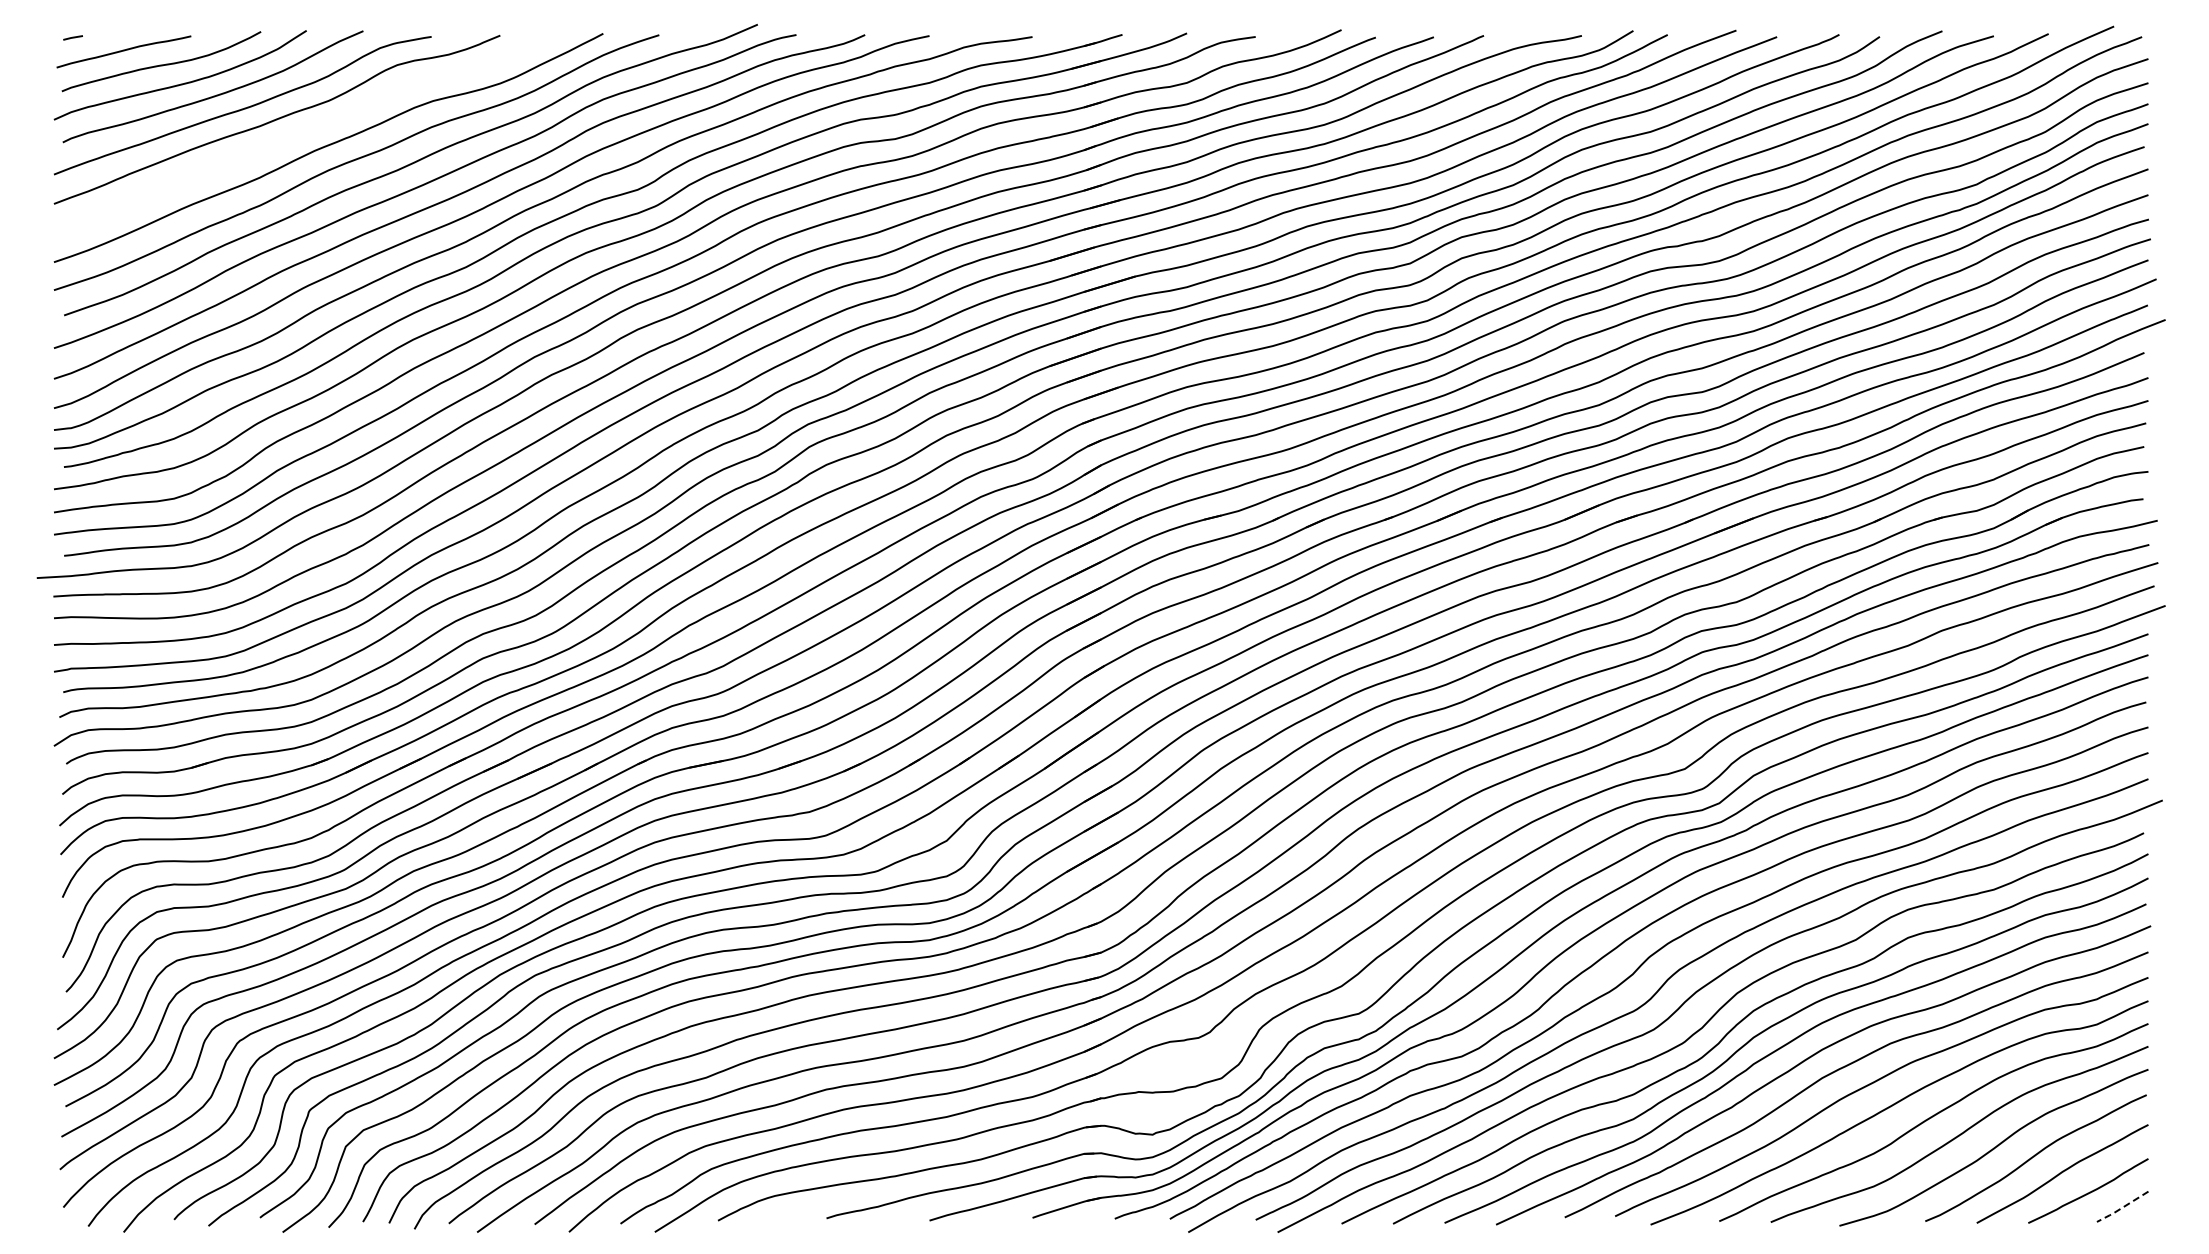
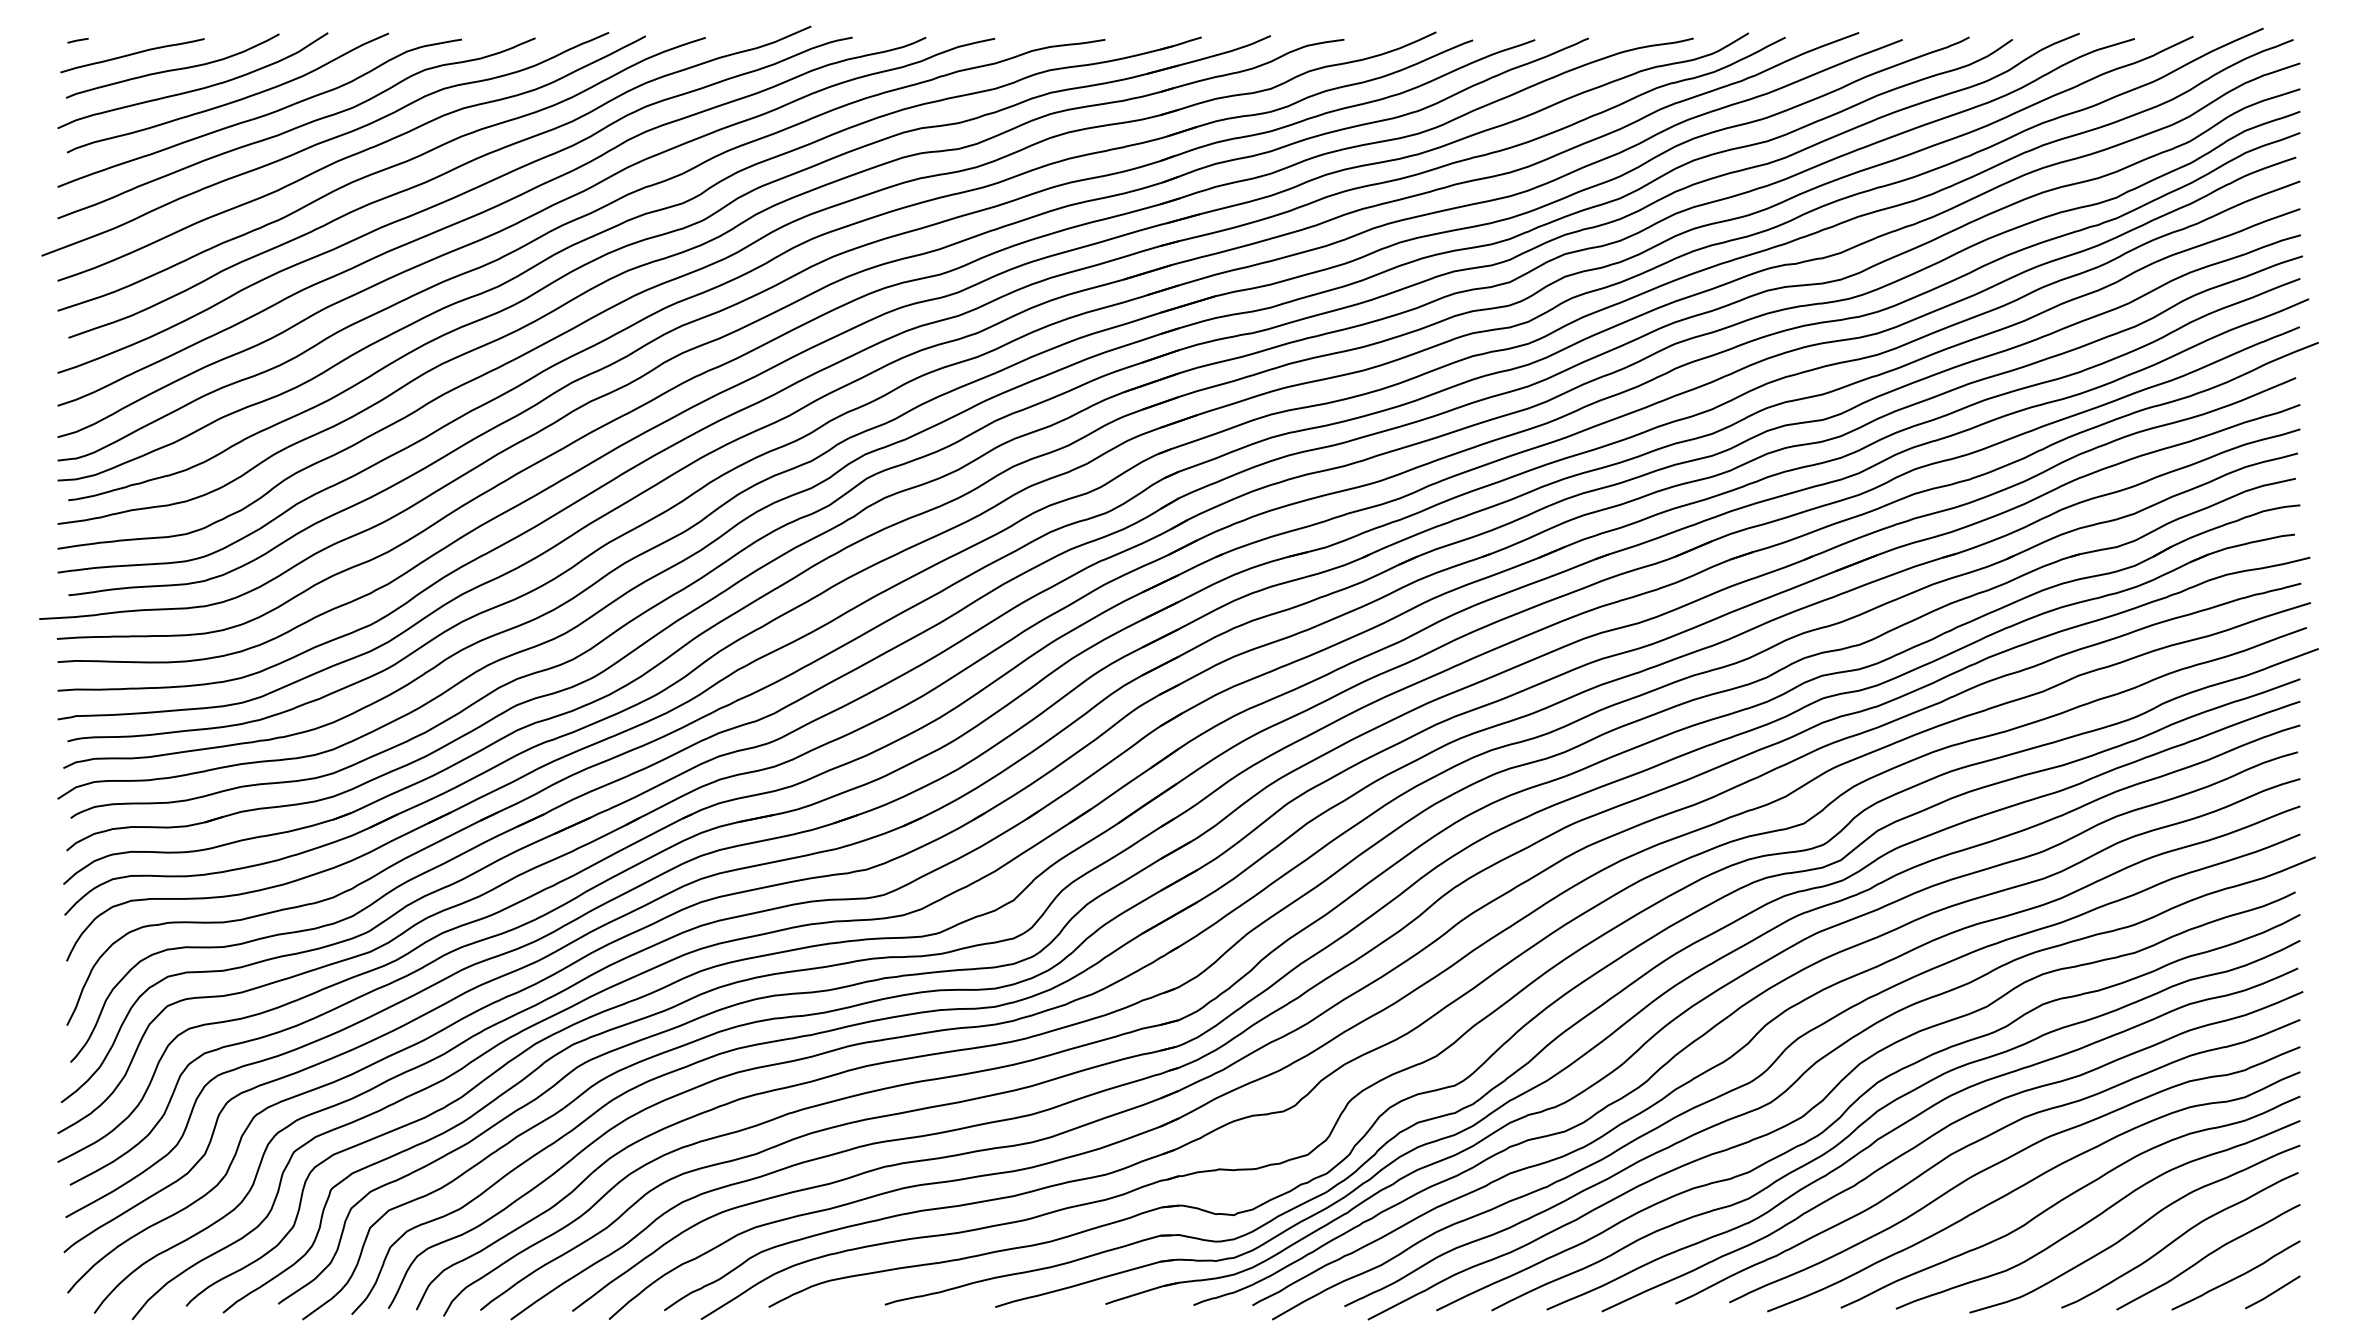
curve: (302, 133) -> (323, 143), added
line: (2121, 1208) -> (2271, 1294), dashed -> solid

